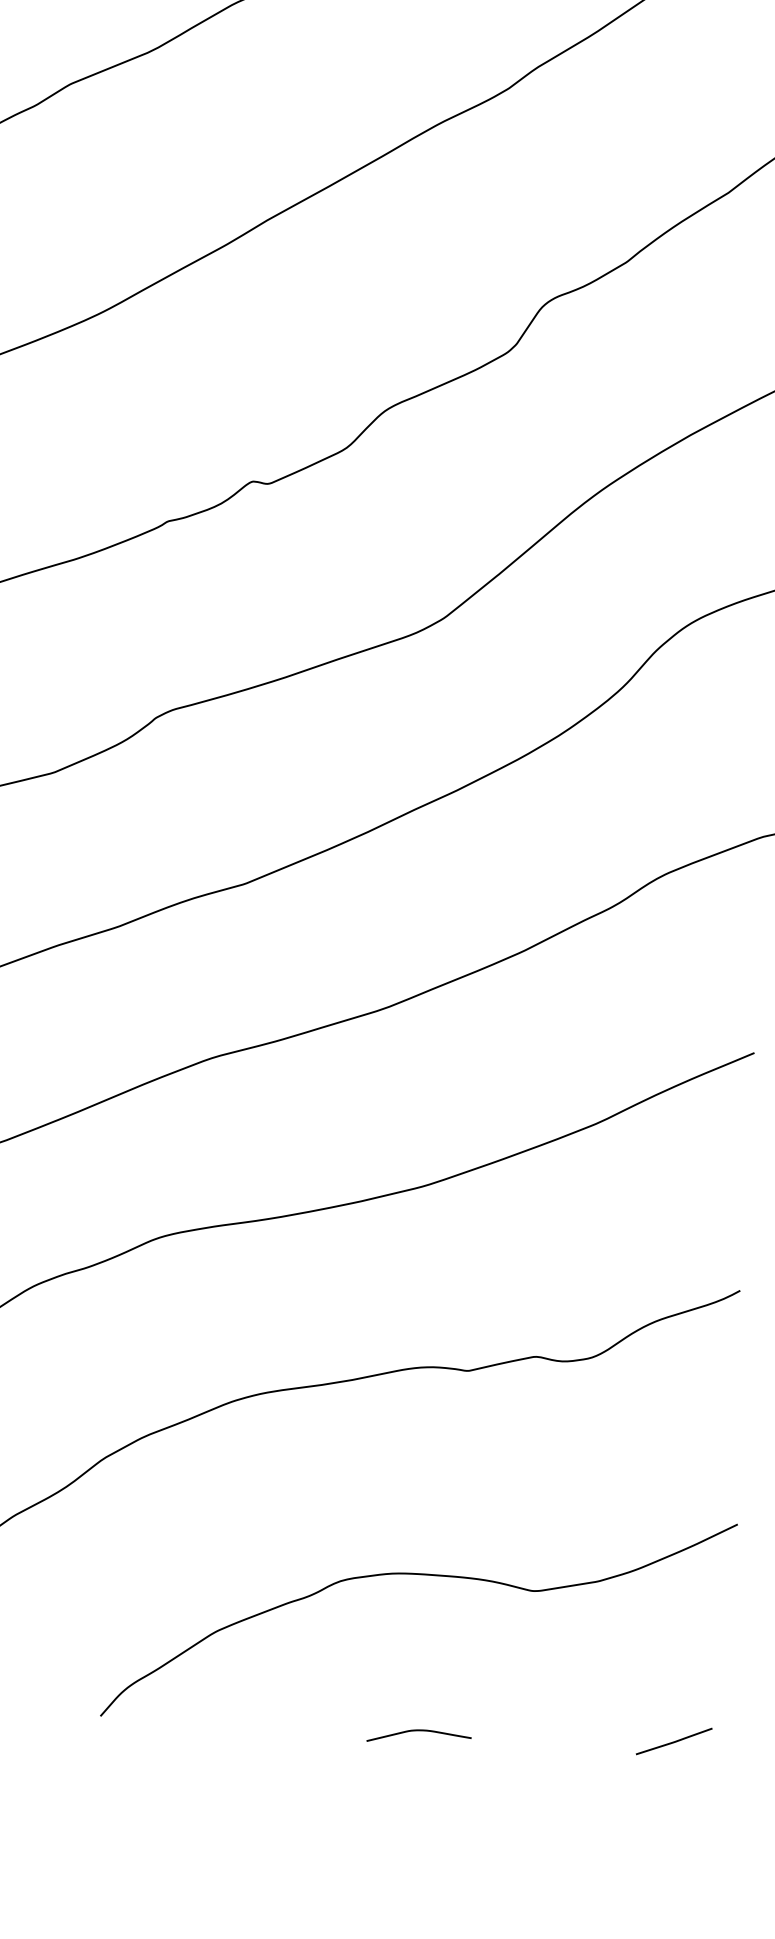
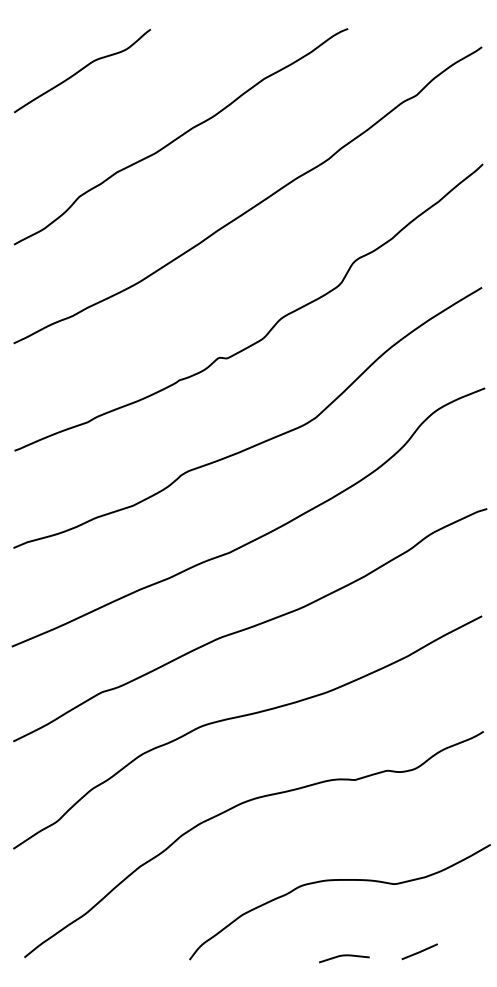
line: (673, 1740) -> (419, 951), moved

